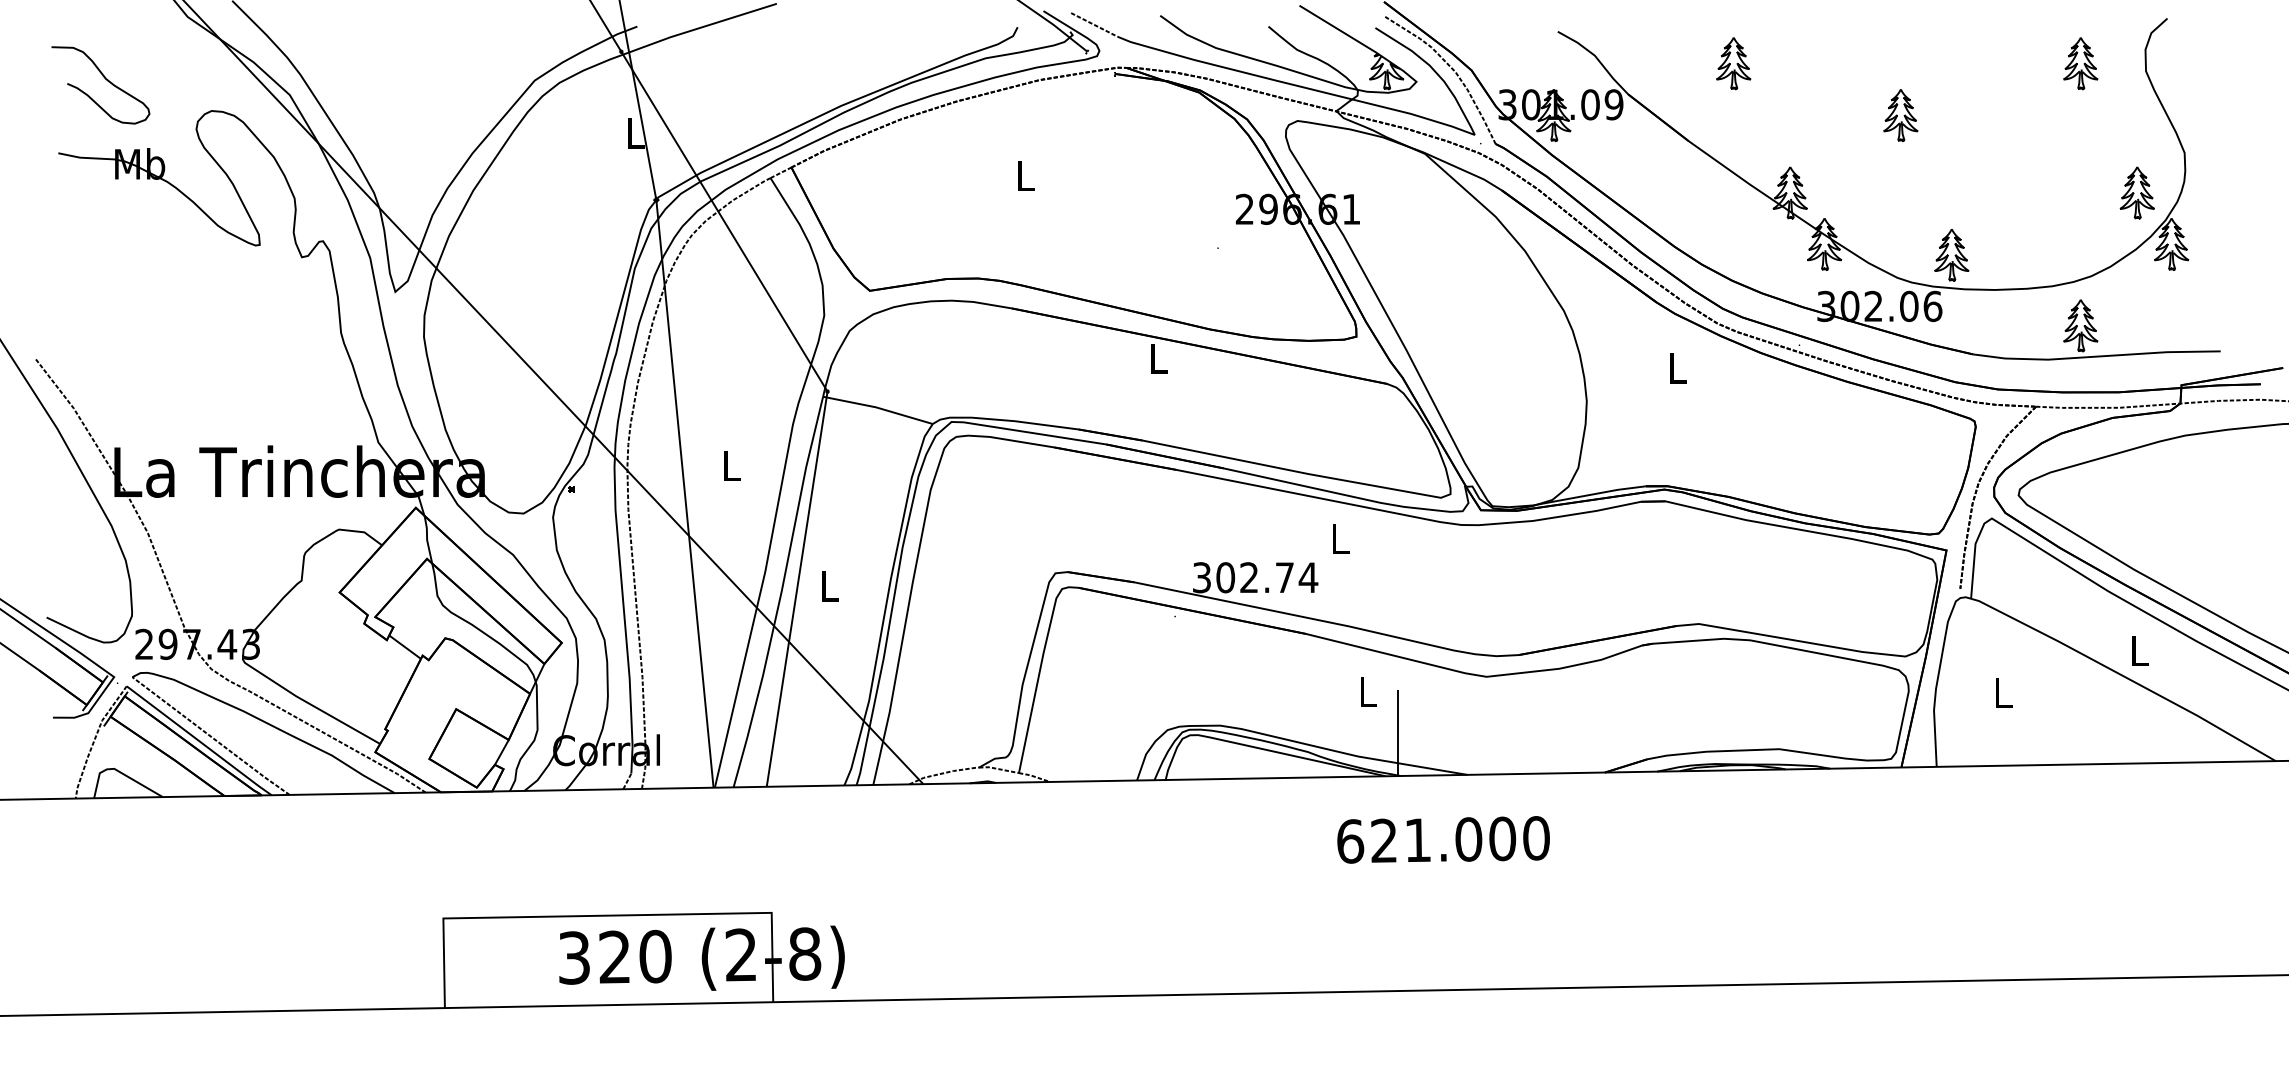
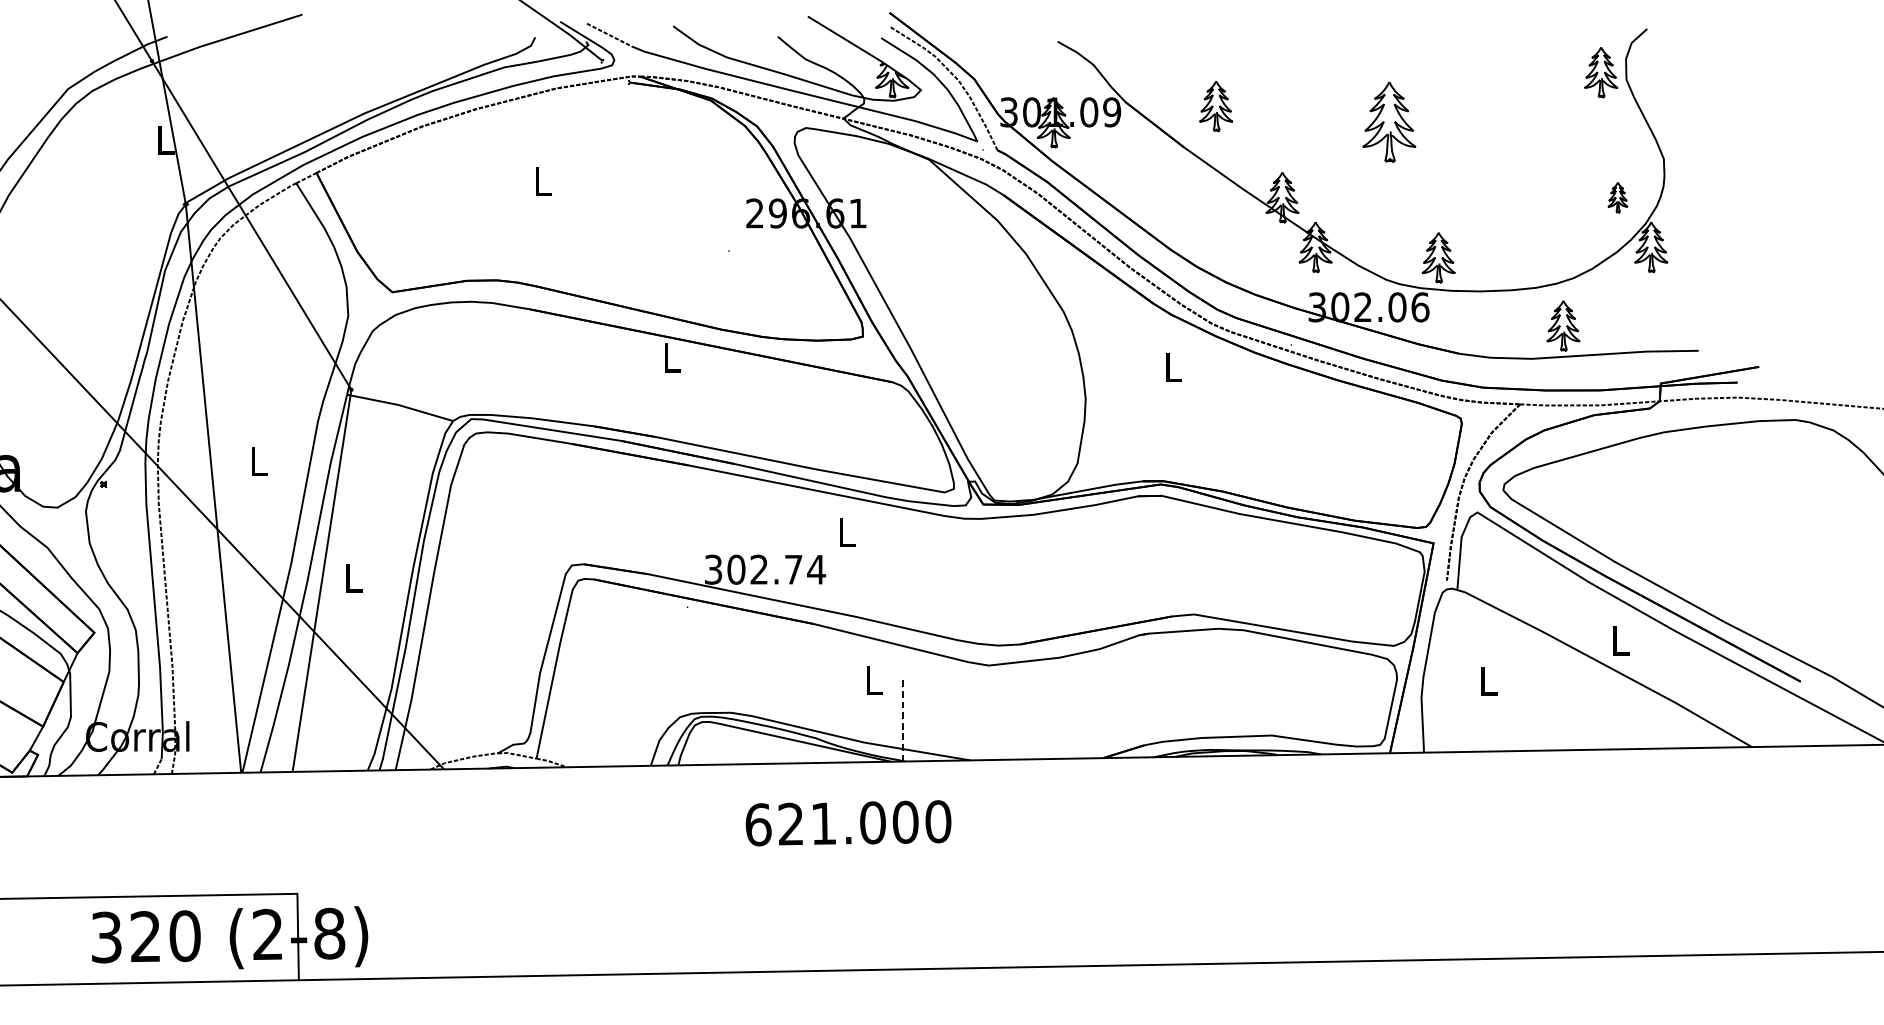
part: (1733, 63) -> (1215, 106), moved
part: (2080, 63) -> (1600, 72), moved
part: (1900, 115) -> (1389, 122), size x1.6
part: (2136, 192) -> (1617, 197), size x0.6
line: (1398, 732) -> (903, 719), solid -> dashed
text: (1443, 839) -> (848, 822), moved

